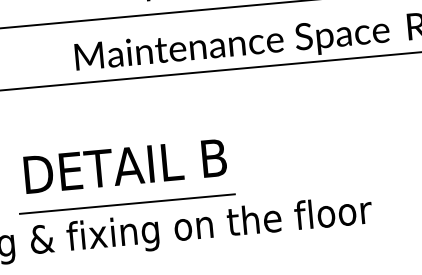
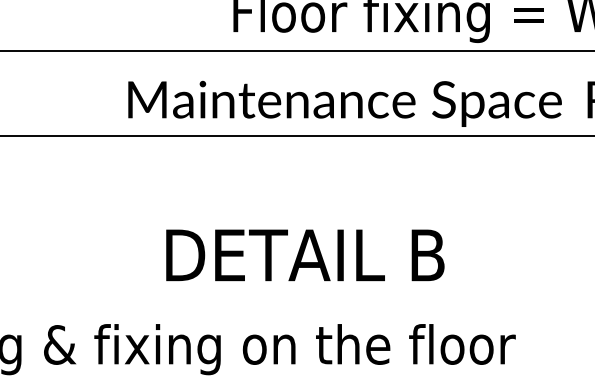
text: (125, 166) -> (305, 255), moved
line: (126, 204) -> (180, 307), removed

